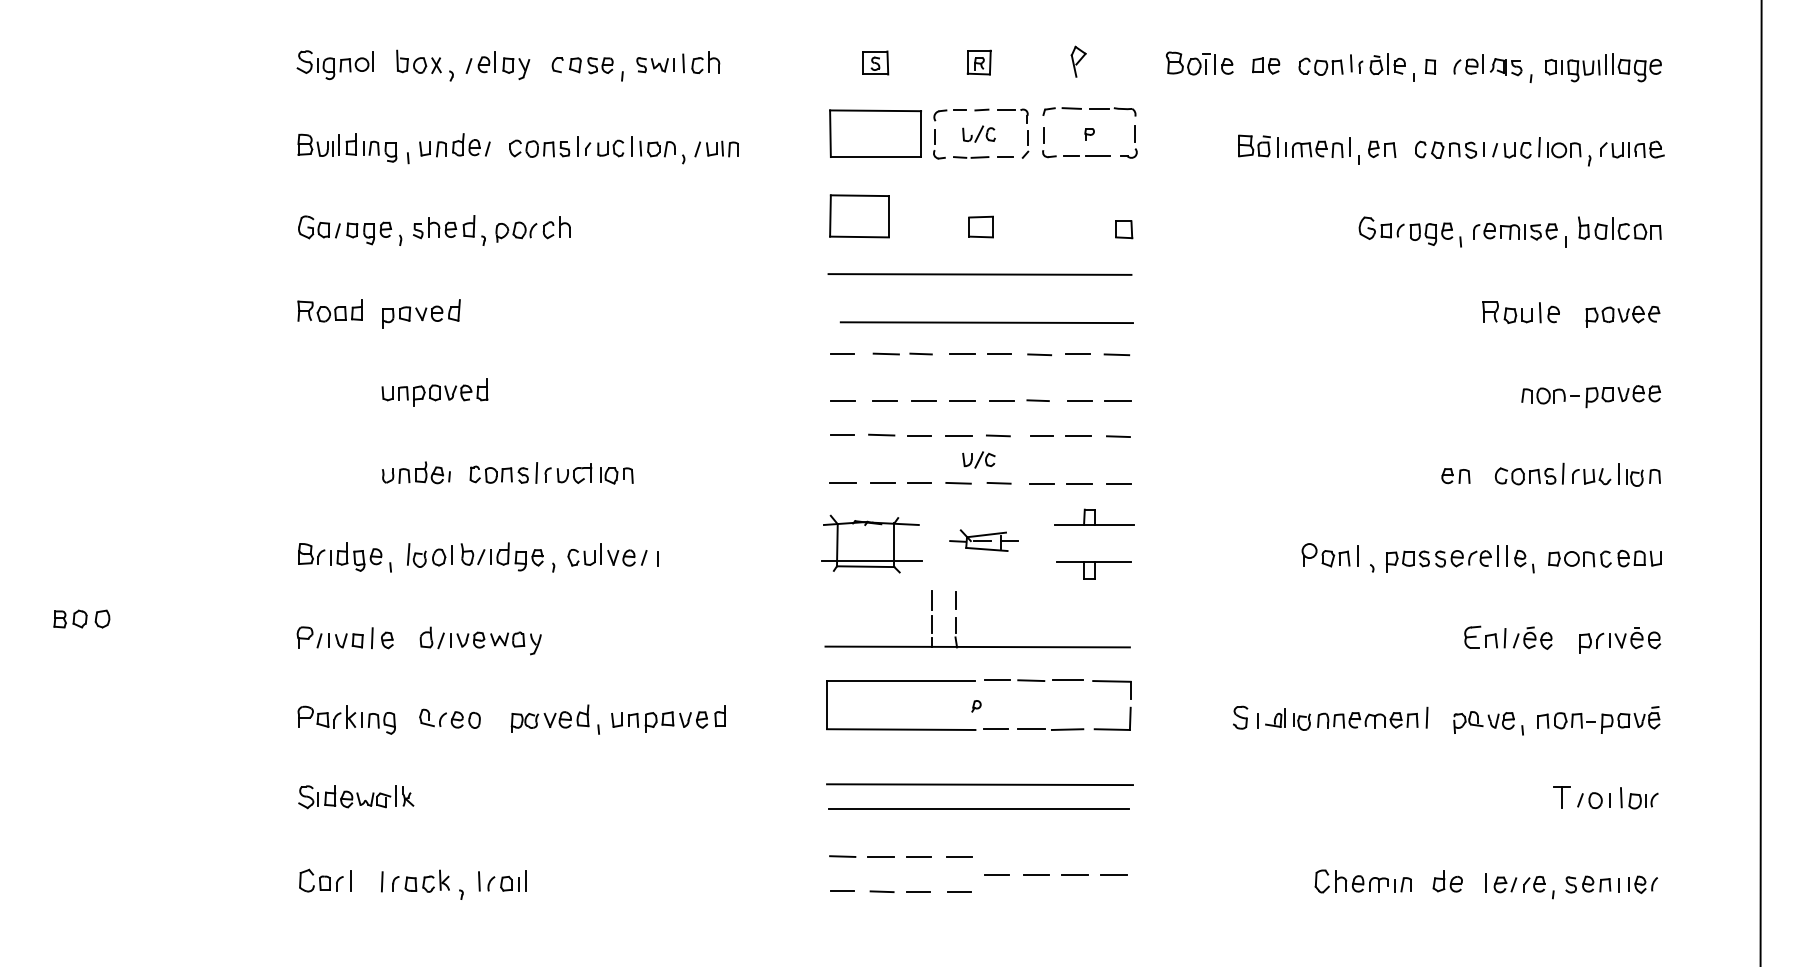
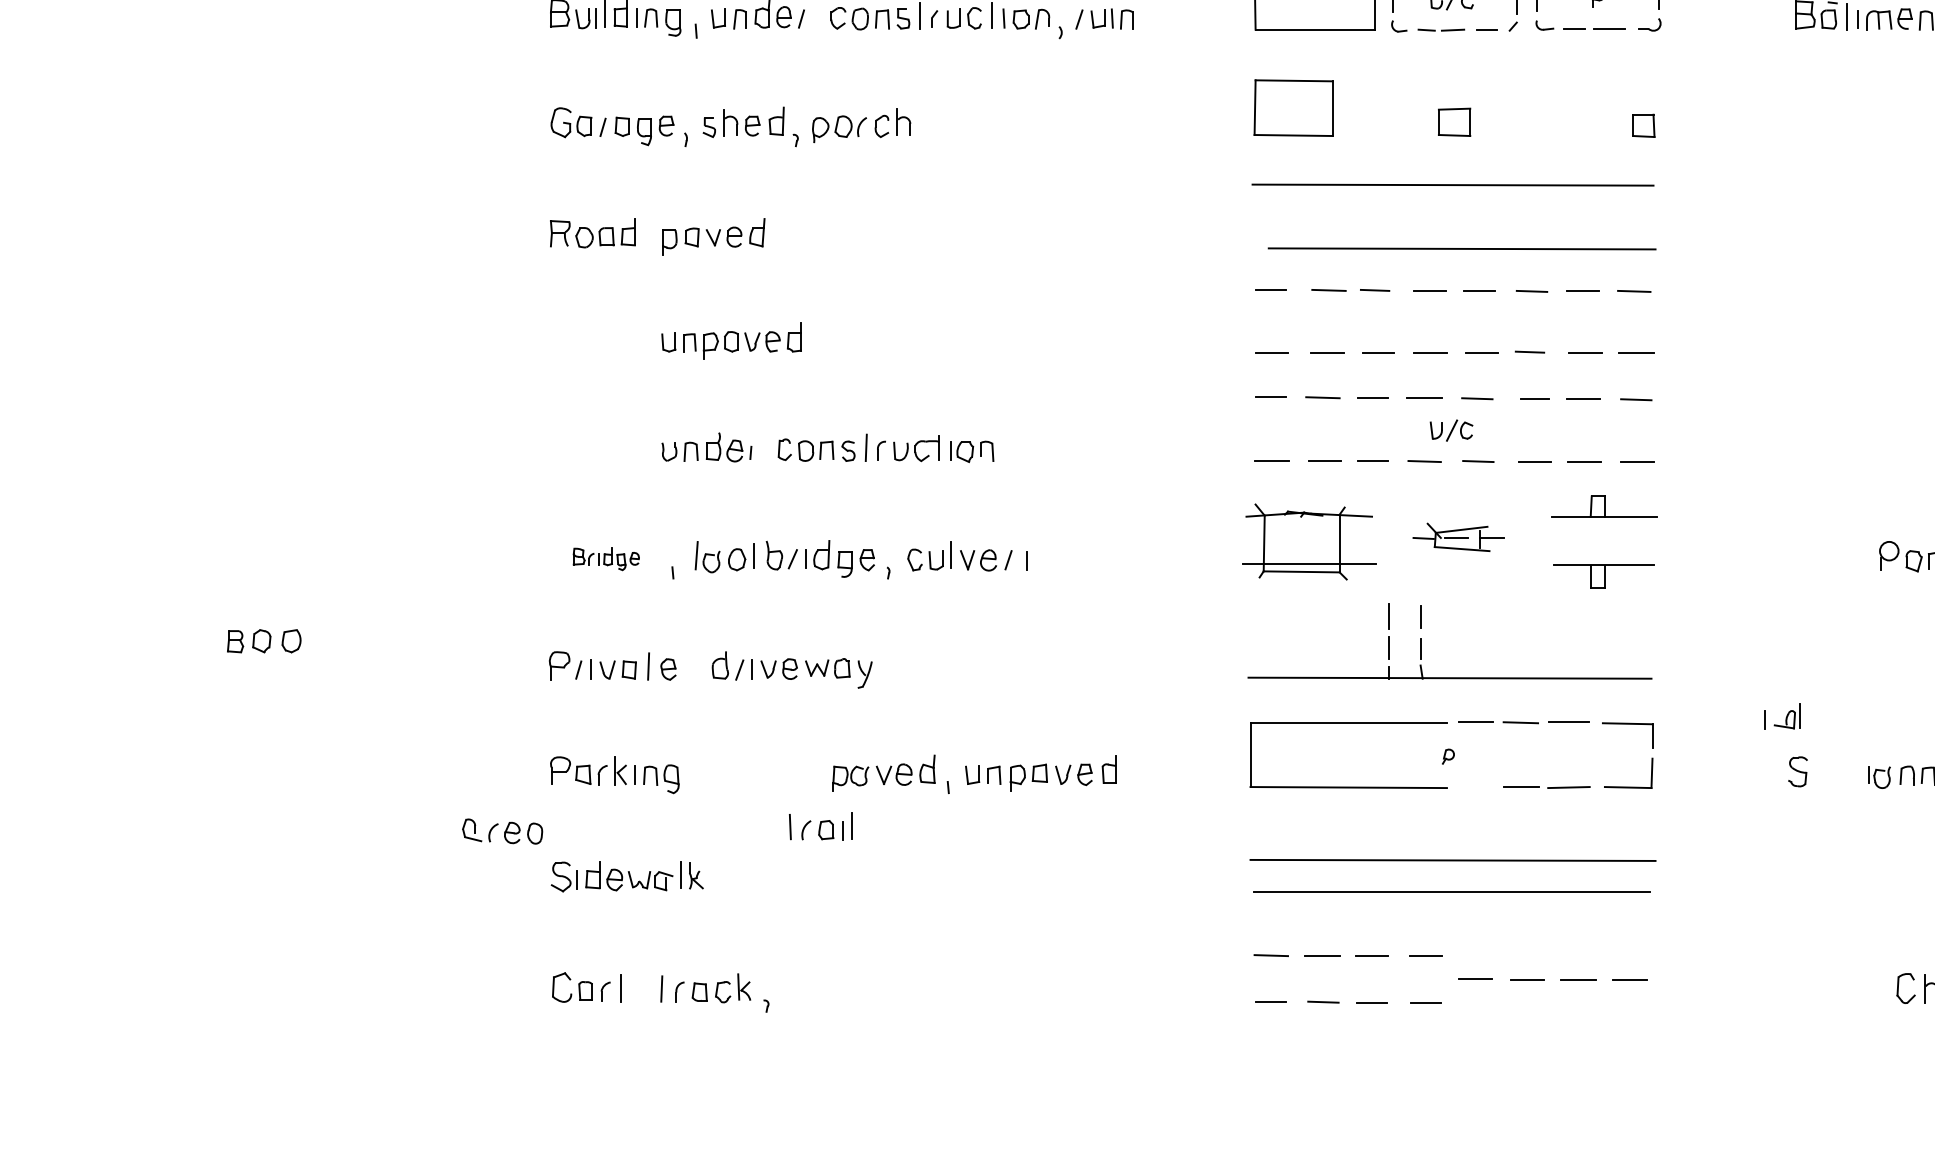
part: (340, 556) -> (606, 558), size x0.6
part: (449, 718) -> (501, 831), moved
part: (1271, 718) -> (1781, 717), moved
line: (995, 729) -> (1473, 787), removed
part: (502, 880) -> (820, 825), moved

